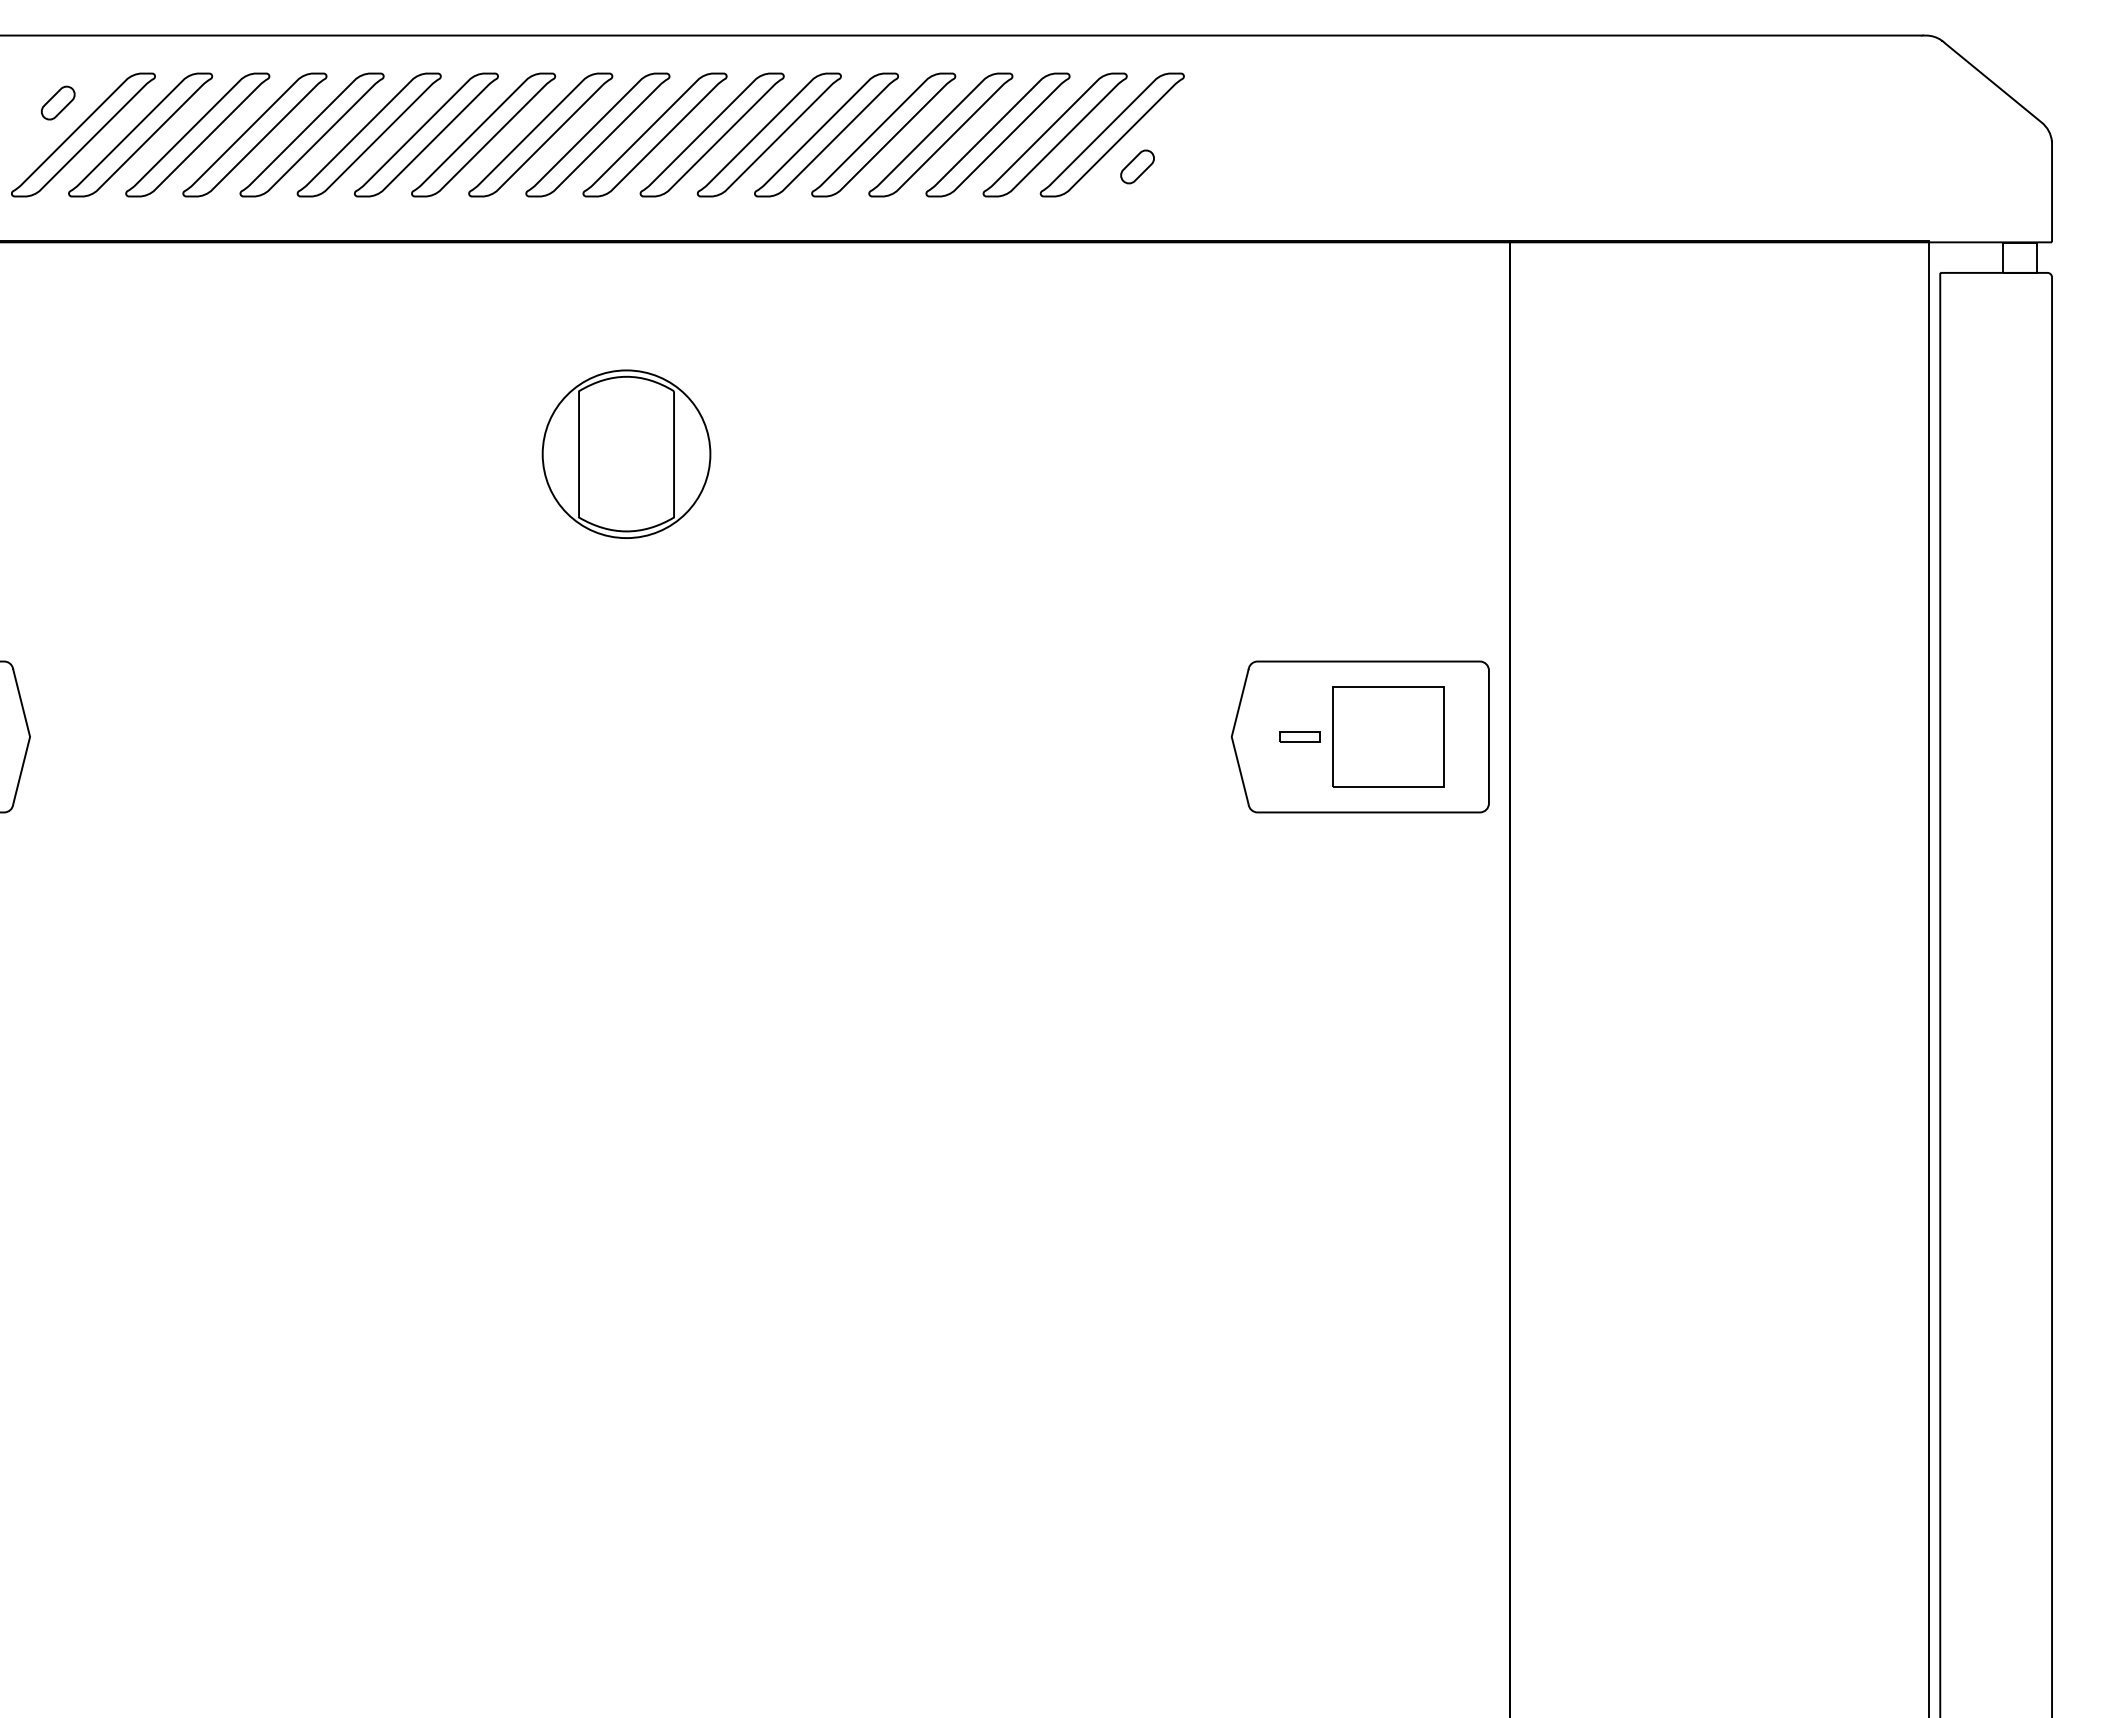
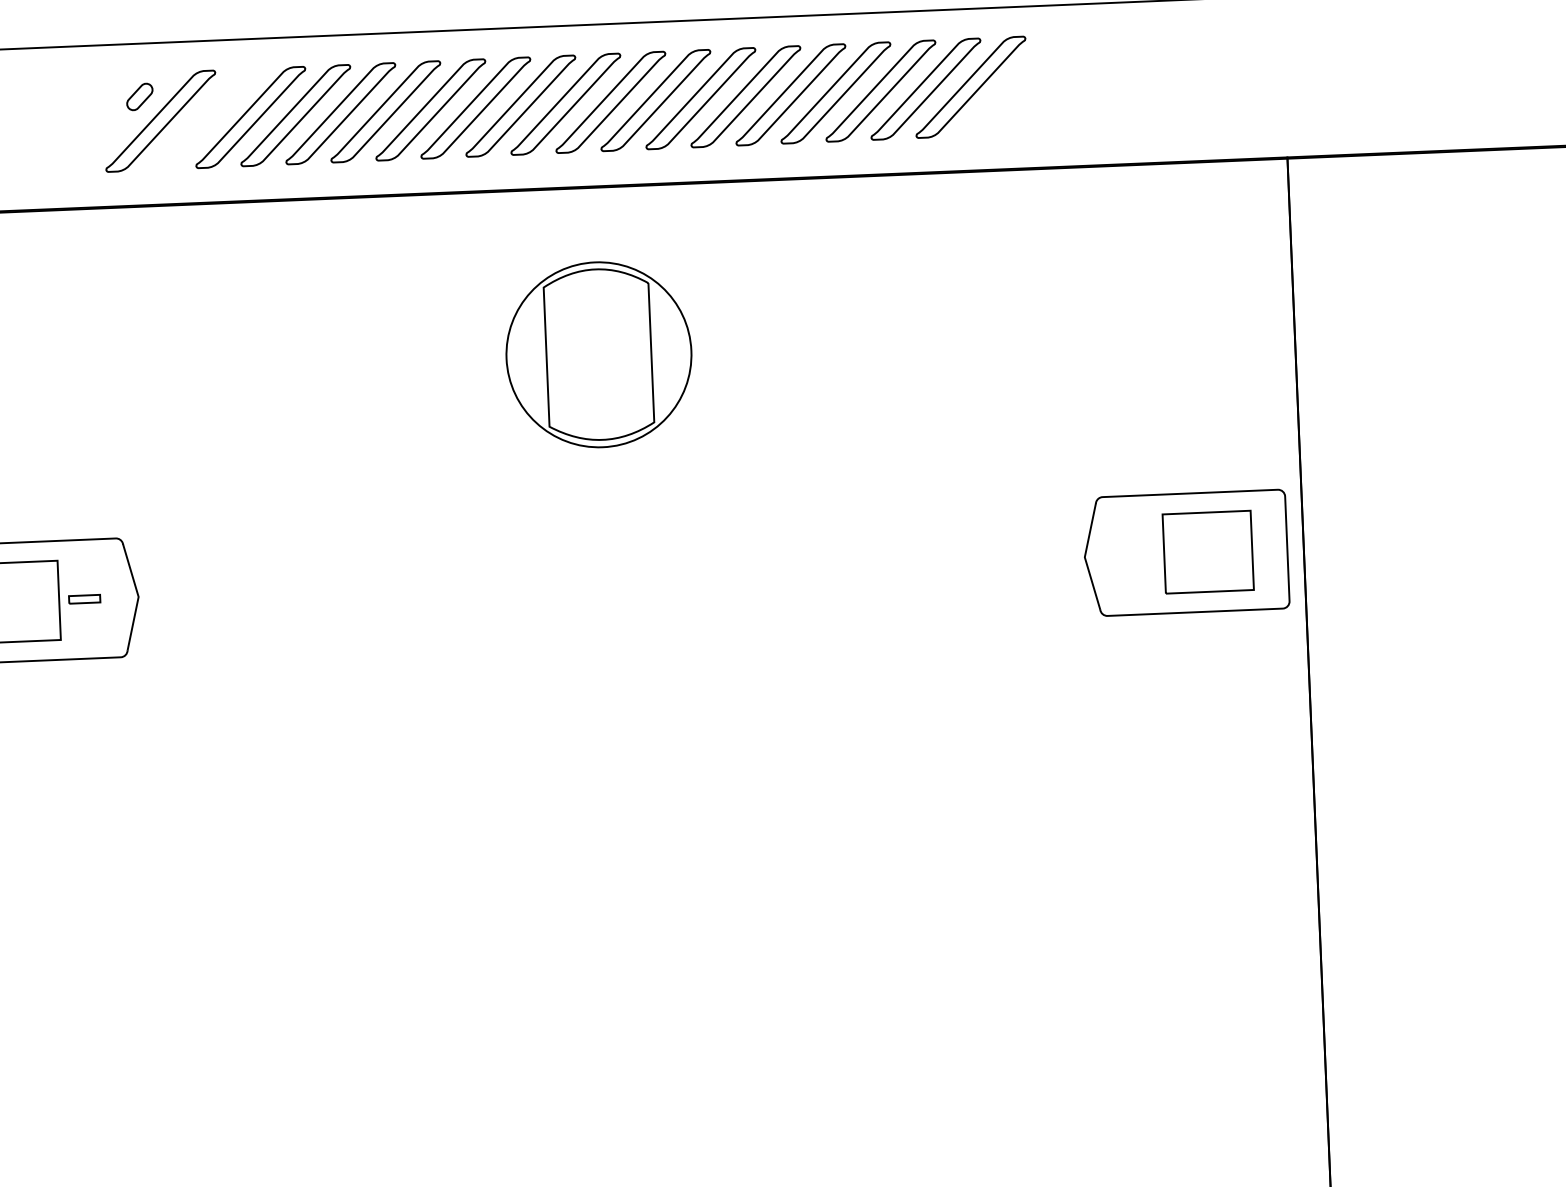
part: (140, 134) -> (205, 118), removed
part: (1137, 166) -> (991, 111), removed
part: (626, 453) -> (598, 354), size x1.4
part: (1299, 736) -> (1138, 554), removed

